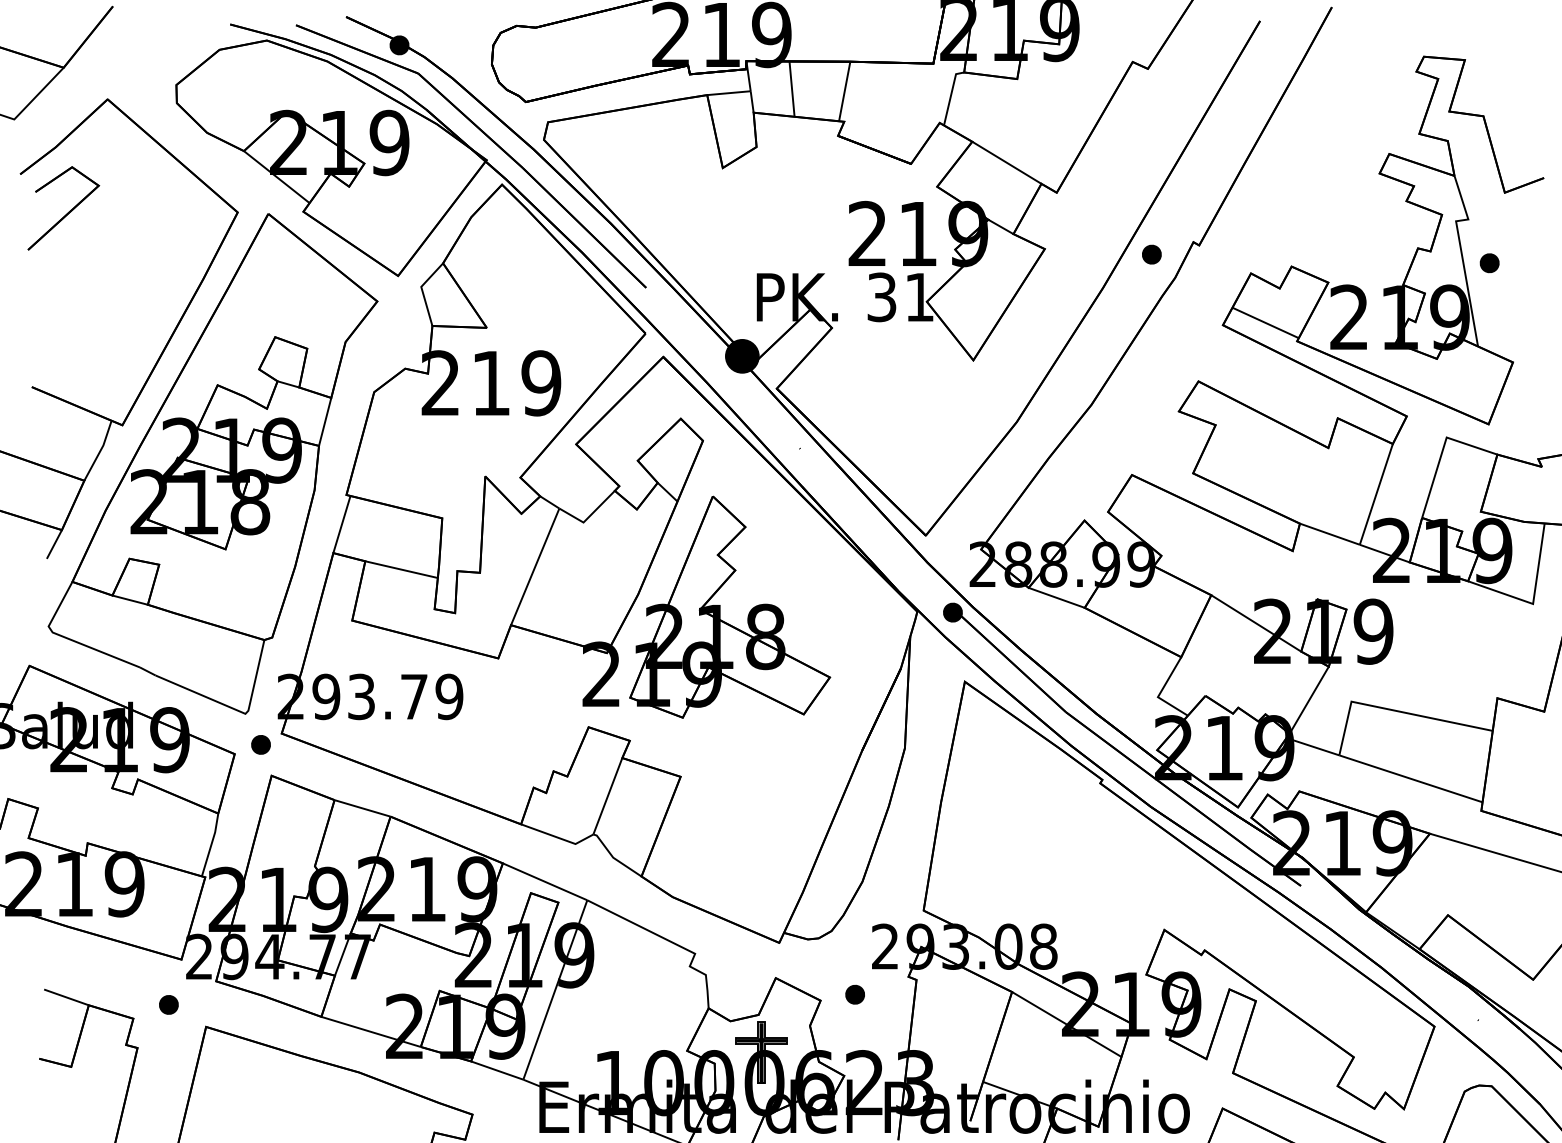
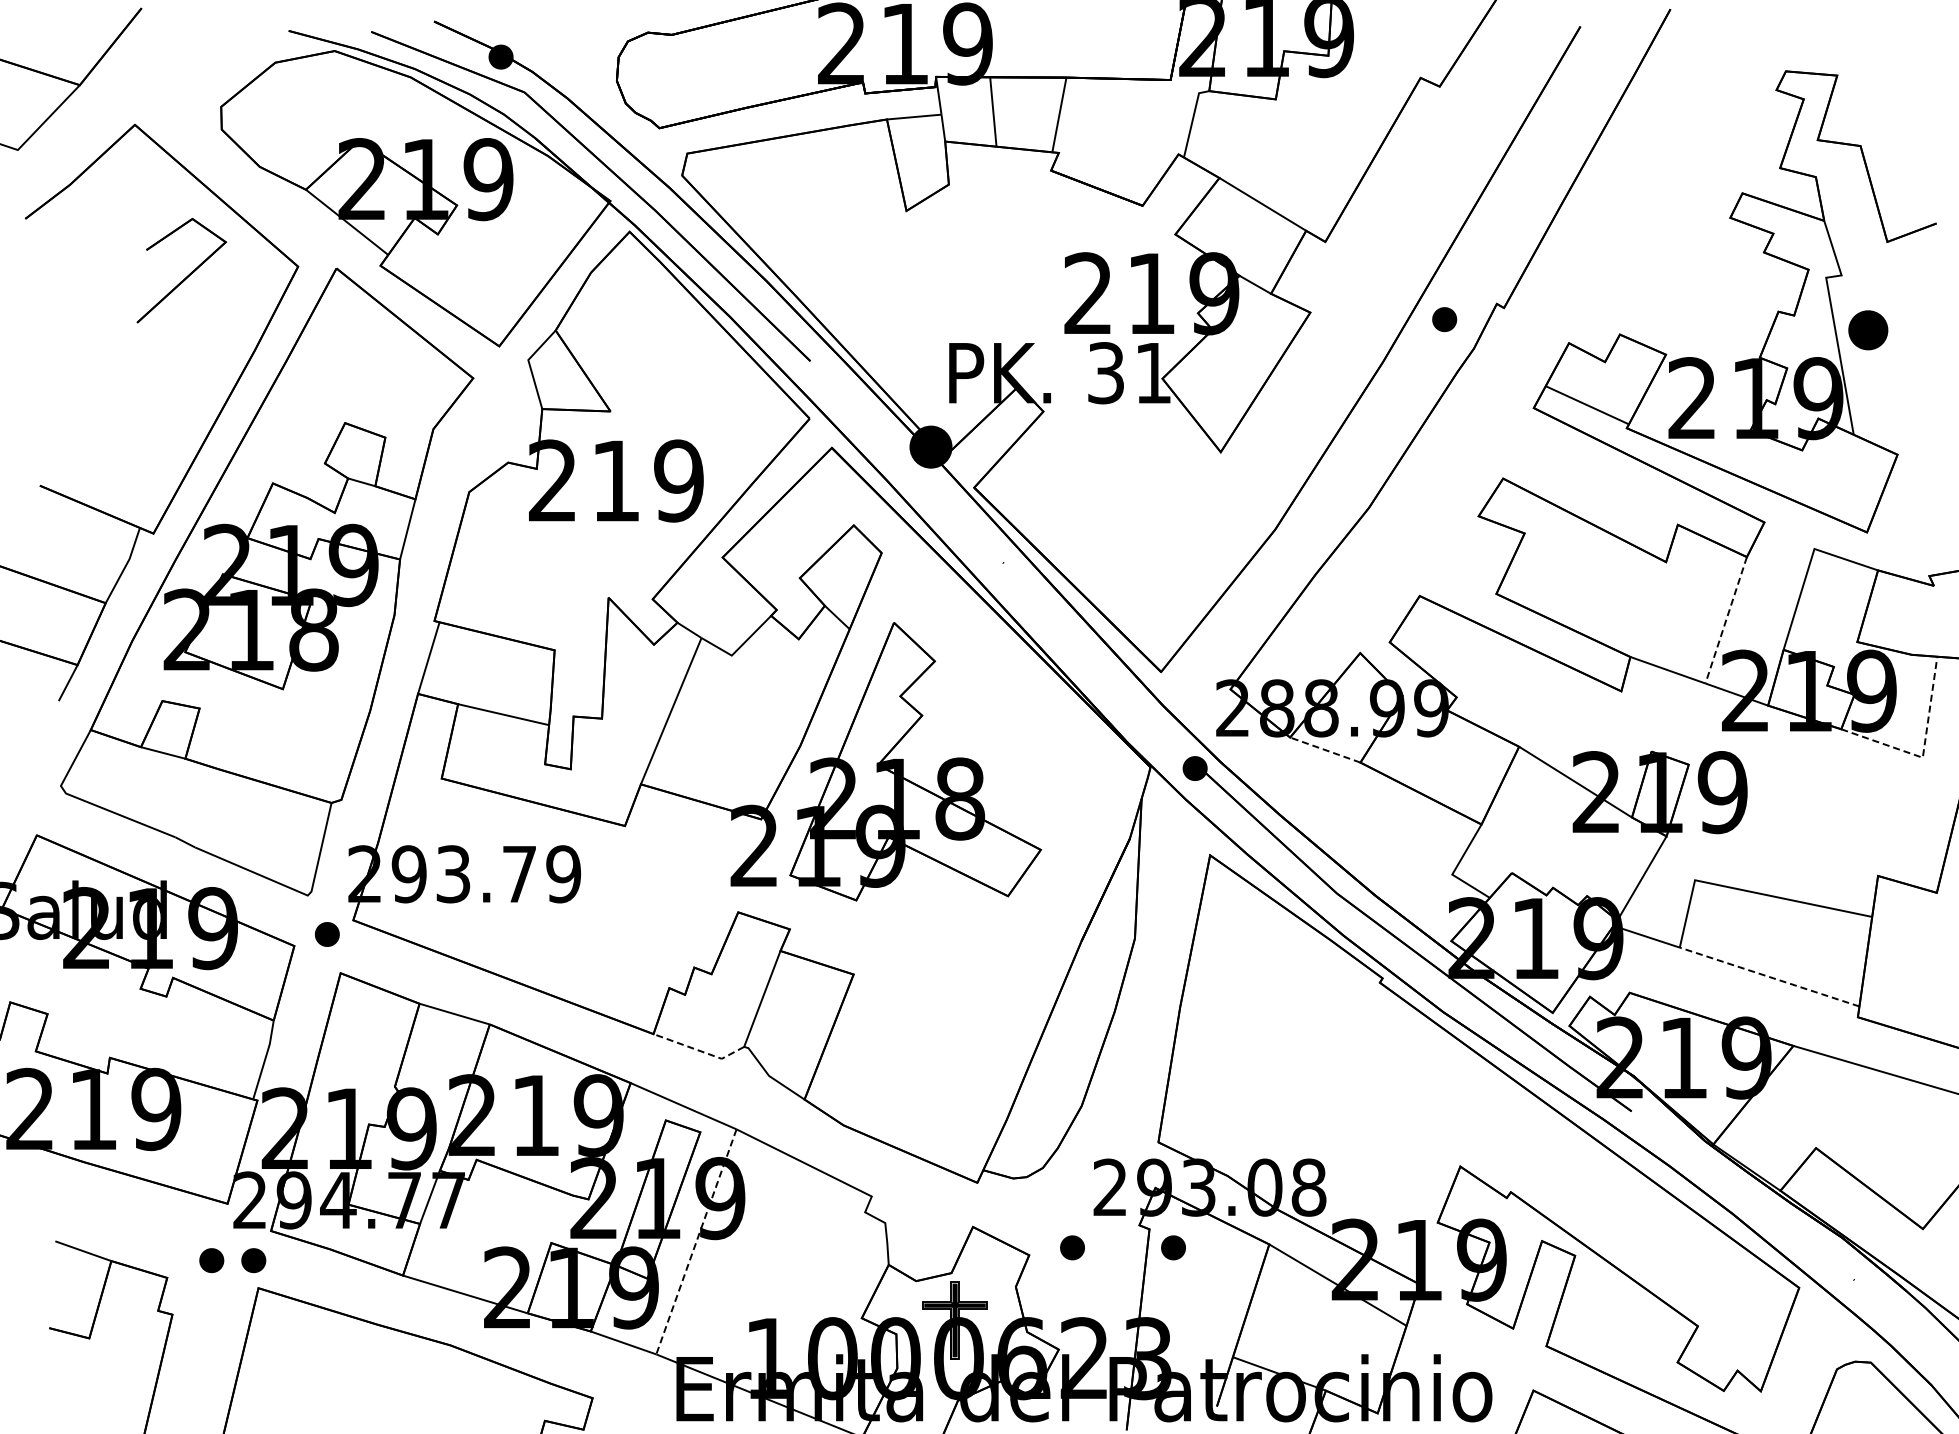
part: (68, 212) -> (187, 275), moved
part: (1489, 263) -> (1868, 330), size x1.6
line: (1376, 494) -> (1726, 620), solid -> dashed
line: (1056, 597) -> (1324, 749), solid -> dashed
line: (1533, 597) -> (1923, 749), solid -> dashed
line: (1410, 779) -> (1769, 977), solid -> dashed
line: (558, 838) -> (700, 1051), solid -> dashed
line: (555, 990) -> (696, 1242), solid -> dashed
part: (935, 994) -> (1173, 1247), added
part: (202, 1004) -> (253, 1260), added

